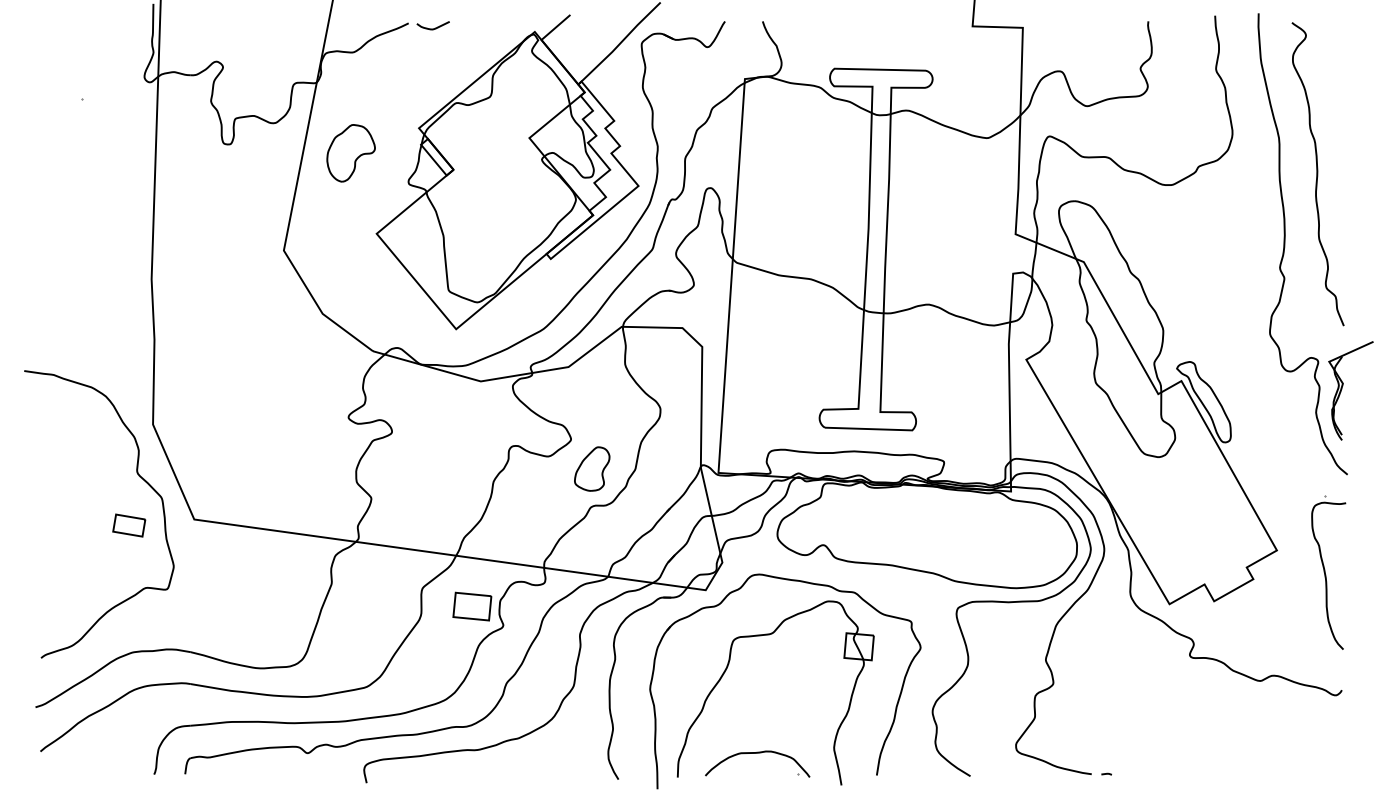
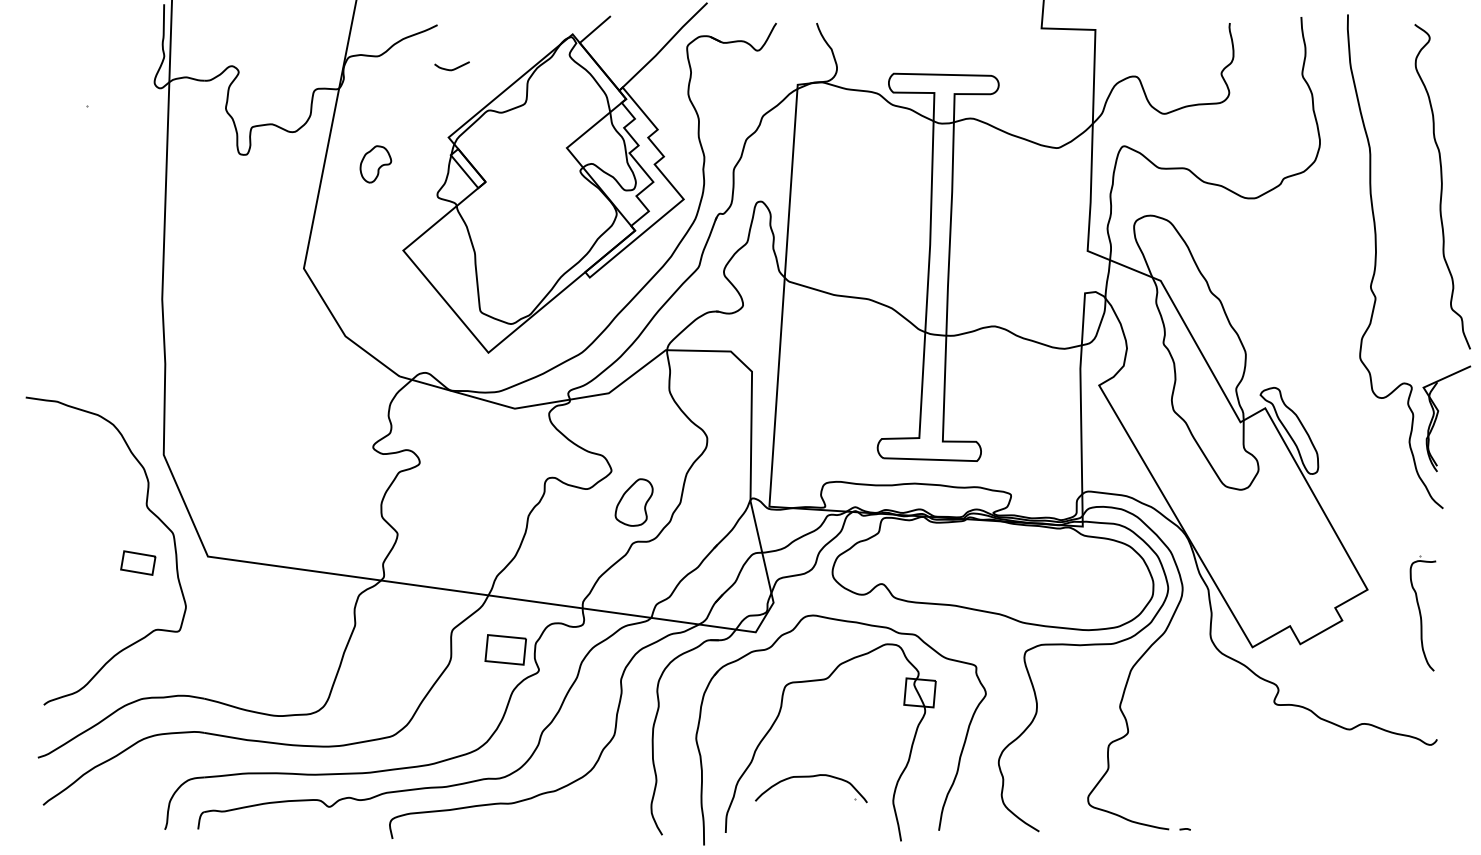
curve: (432, 28) -> (451, 69), moved
part: (350, 153) -> (375, 164), size x0.6
curve: (1317, 174) -> (1442, 187), moved
part: (1328, 572) -> (1422, 613), size x0.7
part: (757, 753) -> (811, 777), moved

